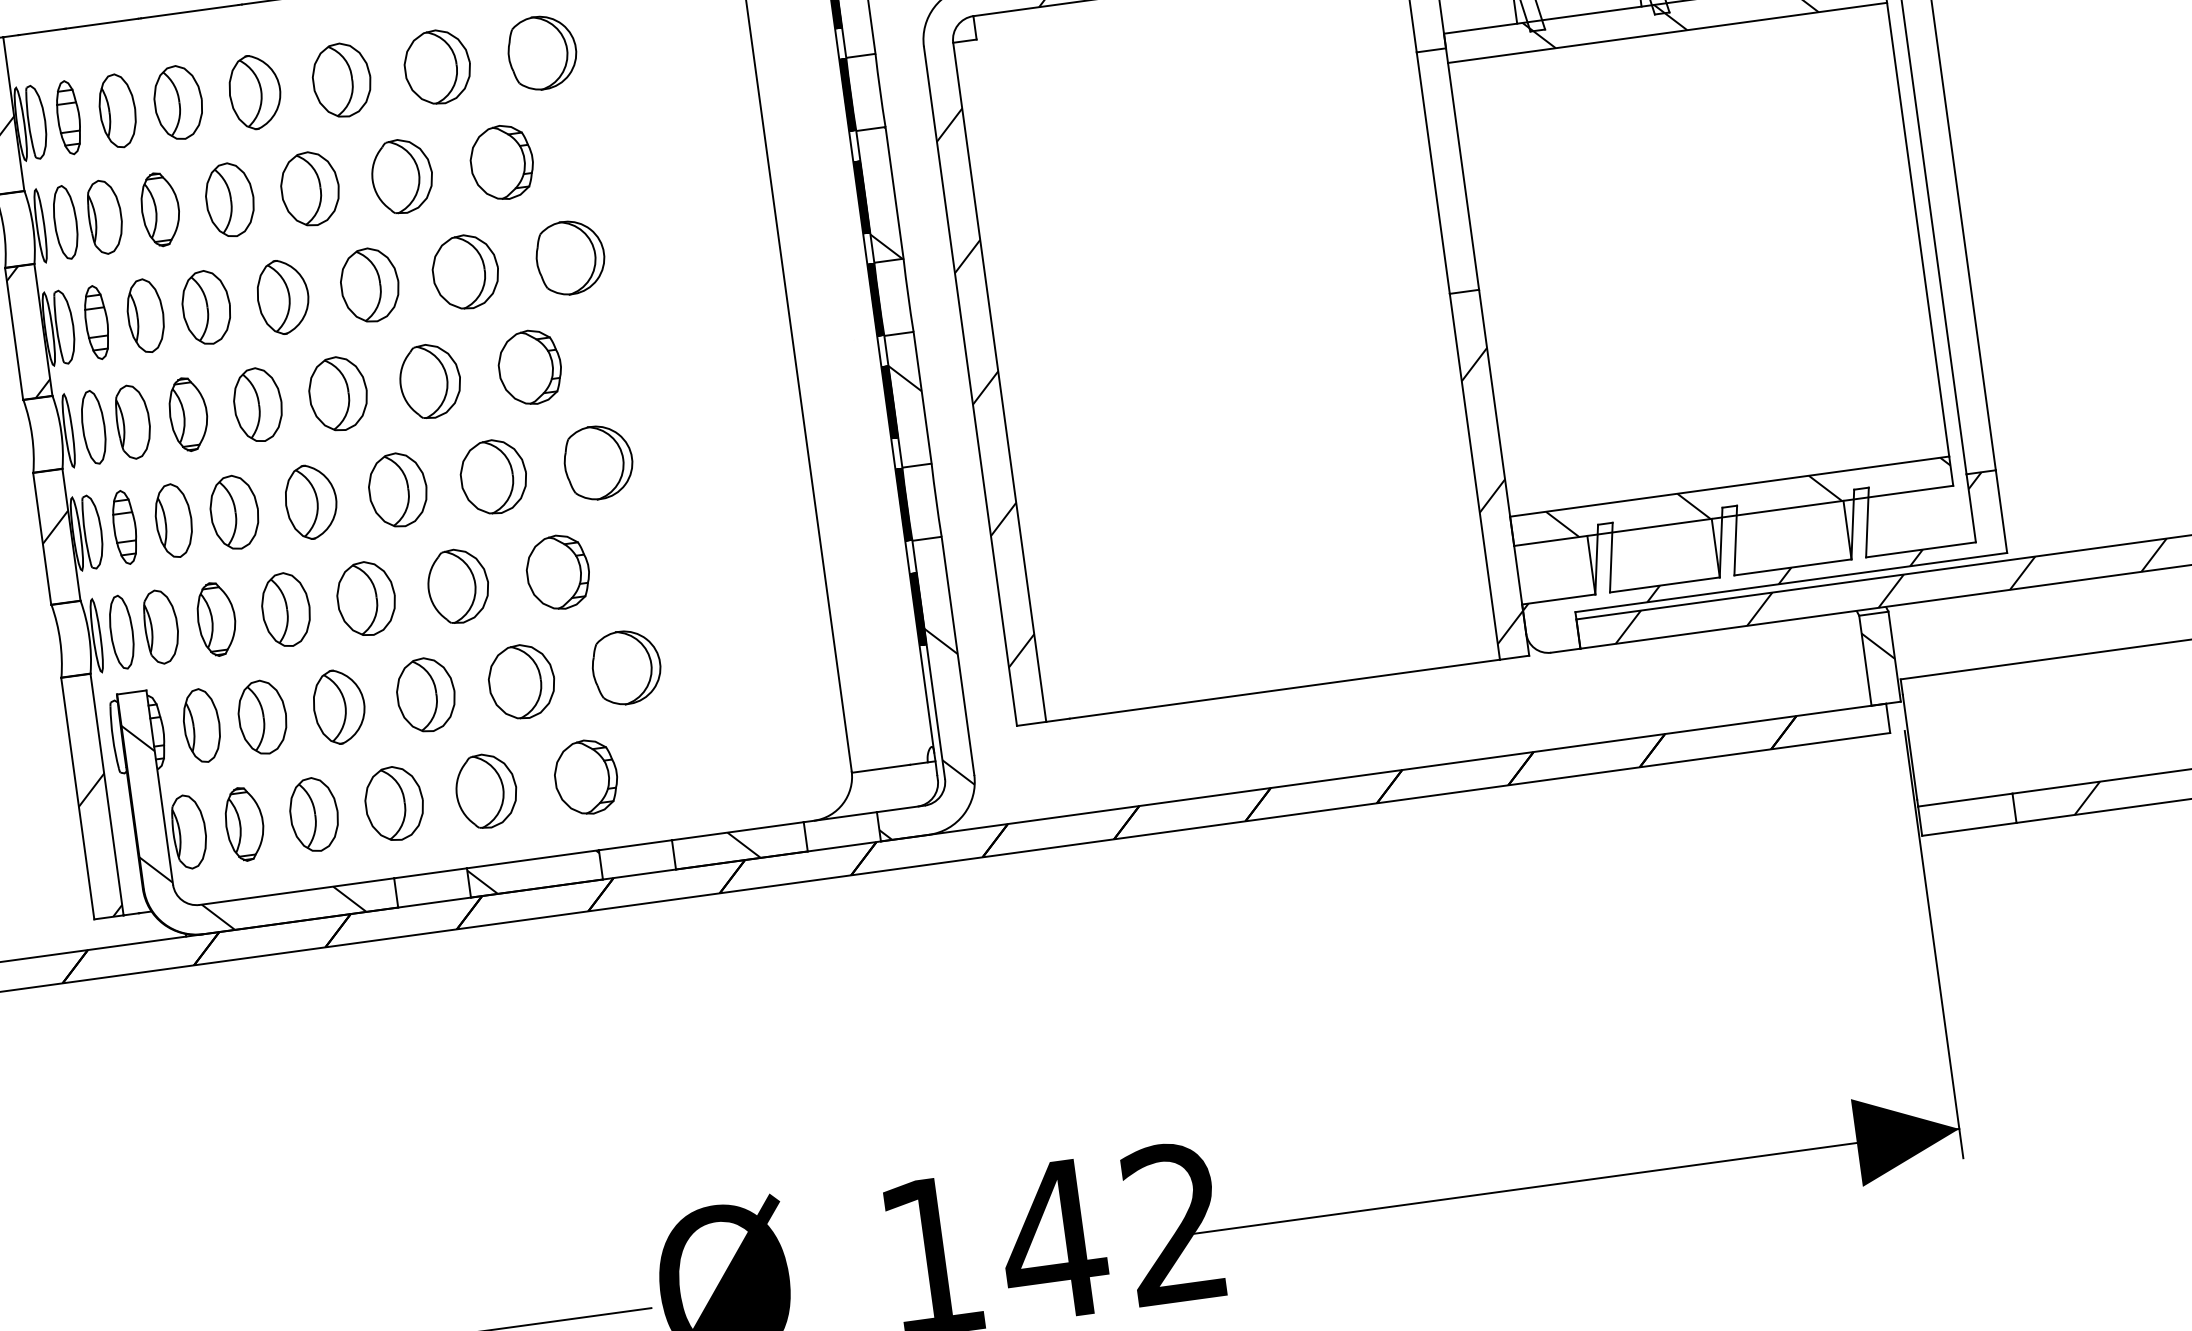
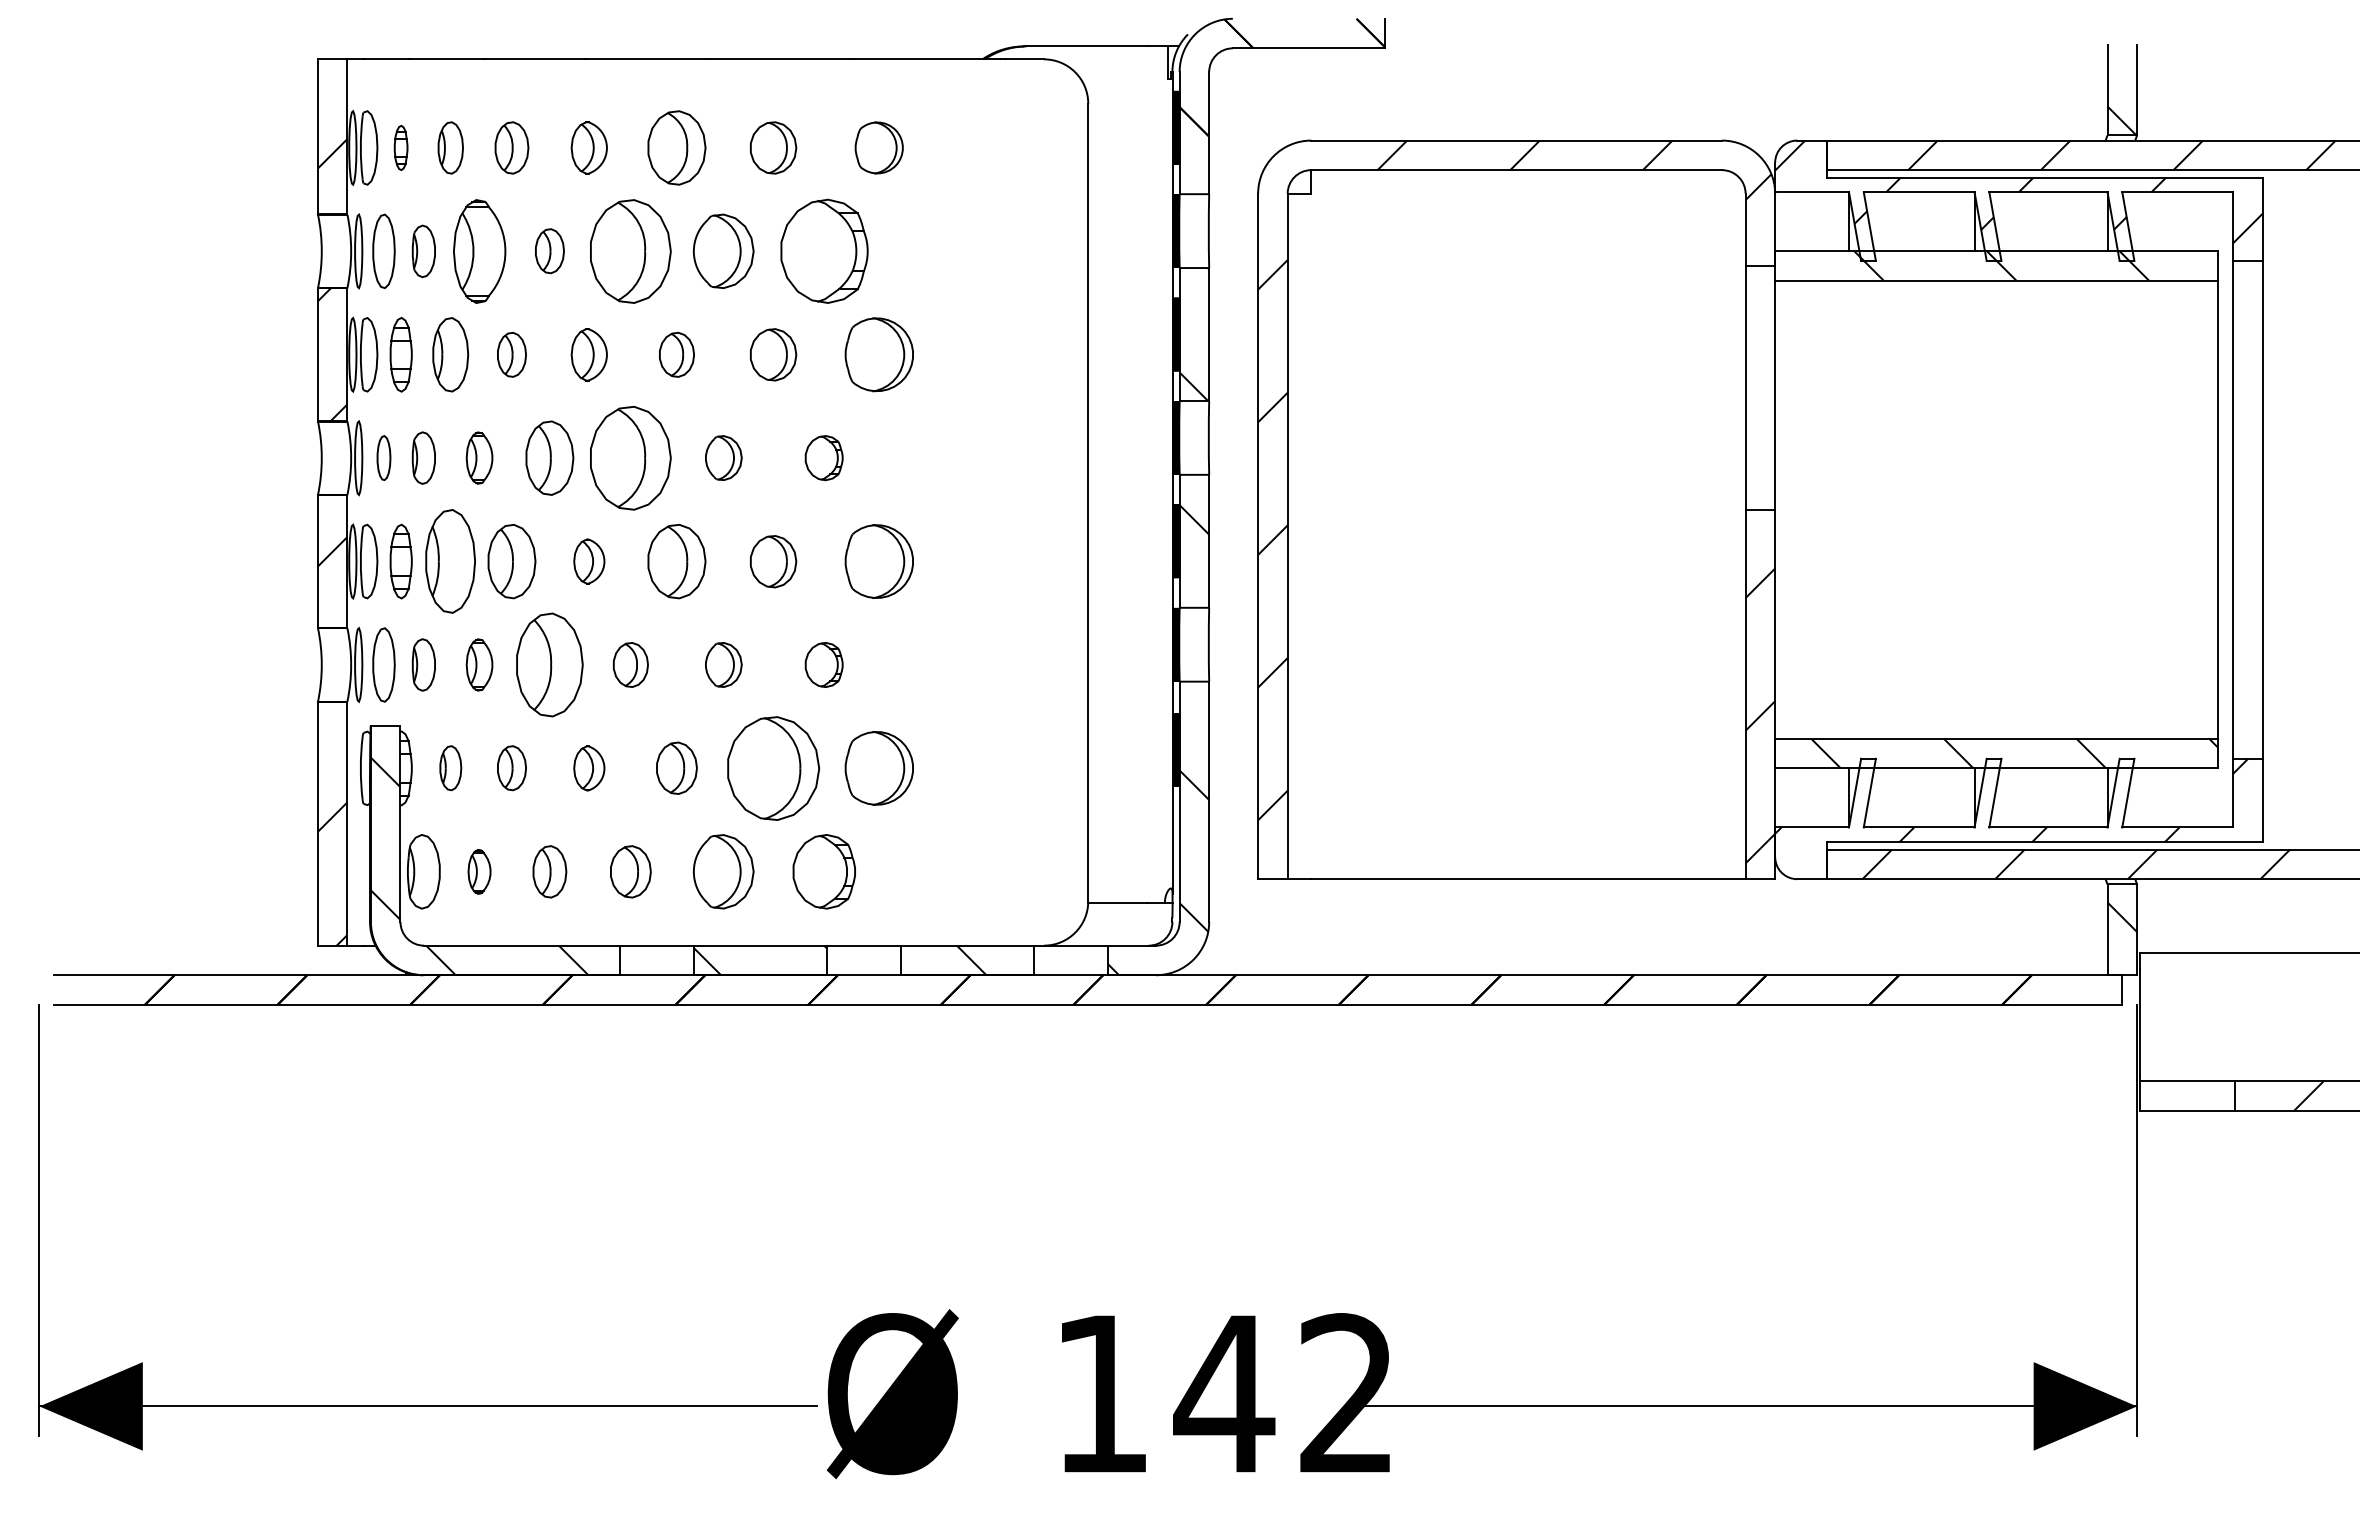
part: (541, 52) -> (878, 147), size x0.7
part: (437, 66) -> (773, 147), size x0.7
part: (255, 91) -> (589, 147), size x0.7
part: (177, 102) -> (511, 147), size x0.7
part: (117, 110) -> (450, 147), size x0.7
part: (67, 117) -> (400, 147), size x0.6
part: (501, 162) -> (823, 251), size x1.4
part: (309, 188) -> (630, 250), size x1.4
part: (229, 199) -> (549, 250), size x0.6
part: (160, 208) -> (479, 250), size x1.4
part: (104, 217) -> (423, 251), size x0.7
part: (465, 271) -> (773, 354), size x0.7
part: (369, 284) -> (676, 354), size x0.6
part: (283, 296) -> (589, 354), size x0.7
part: (206, 307) -> (511, 354), size x0.6
part: (529, 367) -> (823, 457), size x0.6
part: (430, 380) -> (723, 457), size x0.6
part: (337, 393) -> (630, 457), size x1.4
part: (188, 413) -> (479, 457), size x0.7
part: (132, 421) -> (423, 457), size x0.7
part: (93, 426) -> (383, 457), size x0.6
part: (493, 476) -> (773, 561), size x0.7
part: (311, 501) -> (589, 561), size x0.6
part: (173, 520) -> (450, 561), size x1.4
part: (557, 572) -> (823, 664), size x0.6
part: (458, 585) -> (723, 664), size x0.6
part: (366, 598) -> (630, 664), size x0.6
part: (285, 609) -> (549, 664), size x1.4
part: (216, 618) -> (479, 664), size x0.7
part: (160, 626) -> (423, 664), size x0.7
part: (521, 680) -> (773, 767), size x1.4
part: (425, 694) -> (676, 767), size x0.7
part: (339, 706) -> (589, 768), size x0.6
part: (262, 716) -> (511, 767), size x0.6
part: (201, 724) -> (450, 767), size x0.6
part: (394, 803) -> (630, 871), size x0.7
part: (313, 814) -> (549, 871), size x0.7
part: (244, 823) -> (479, 871), size x0.6

